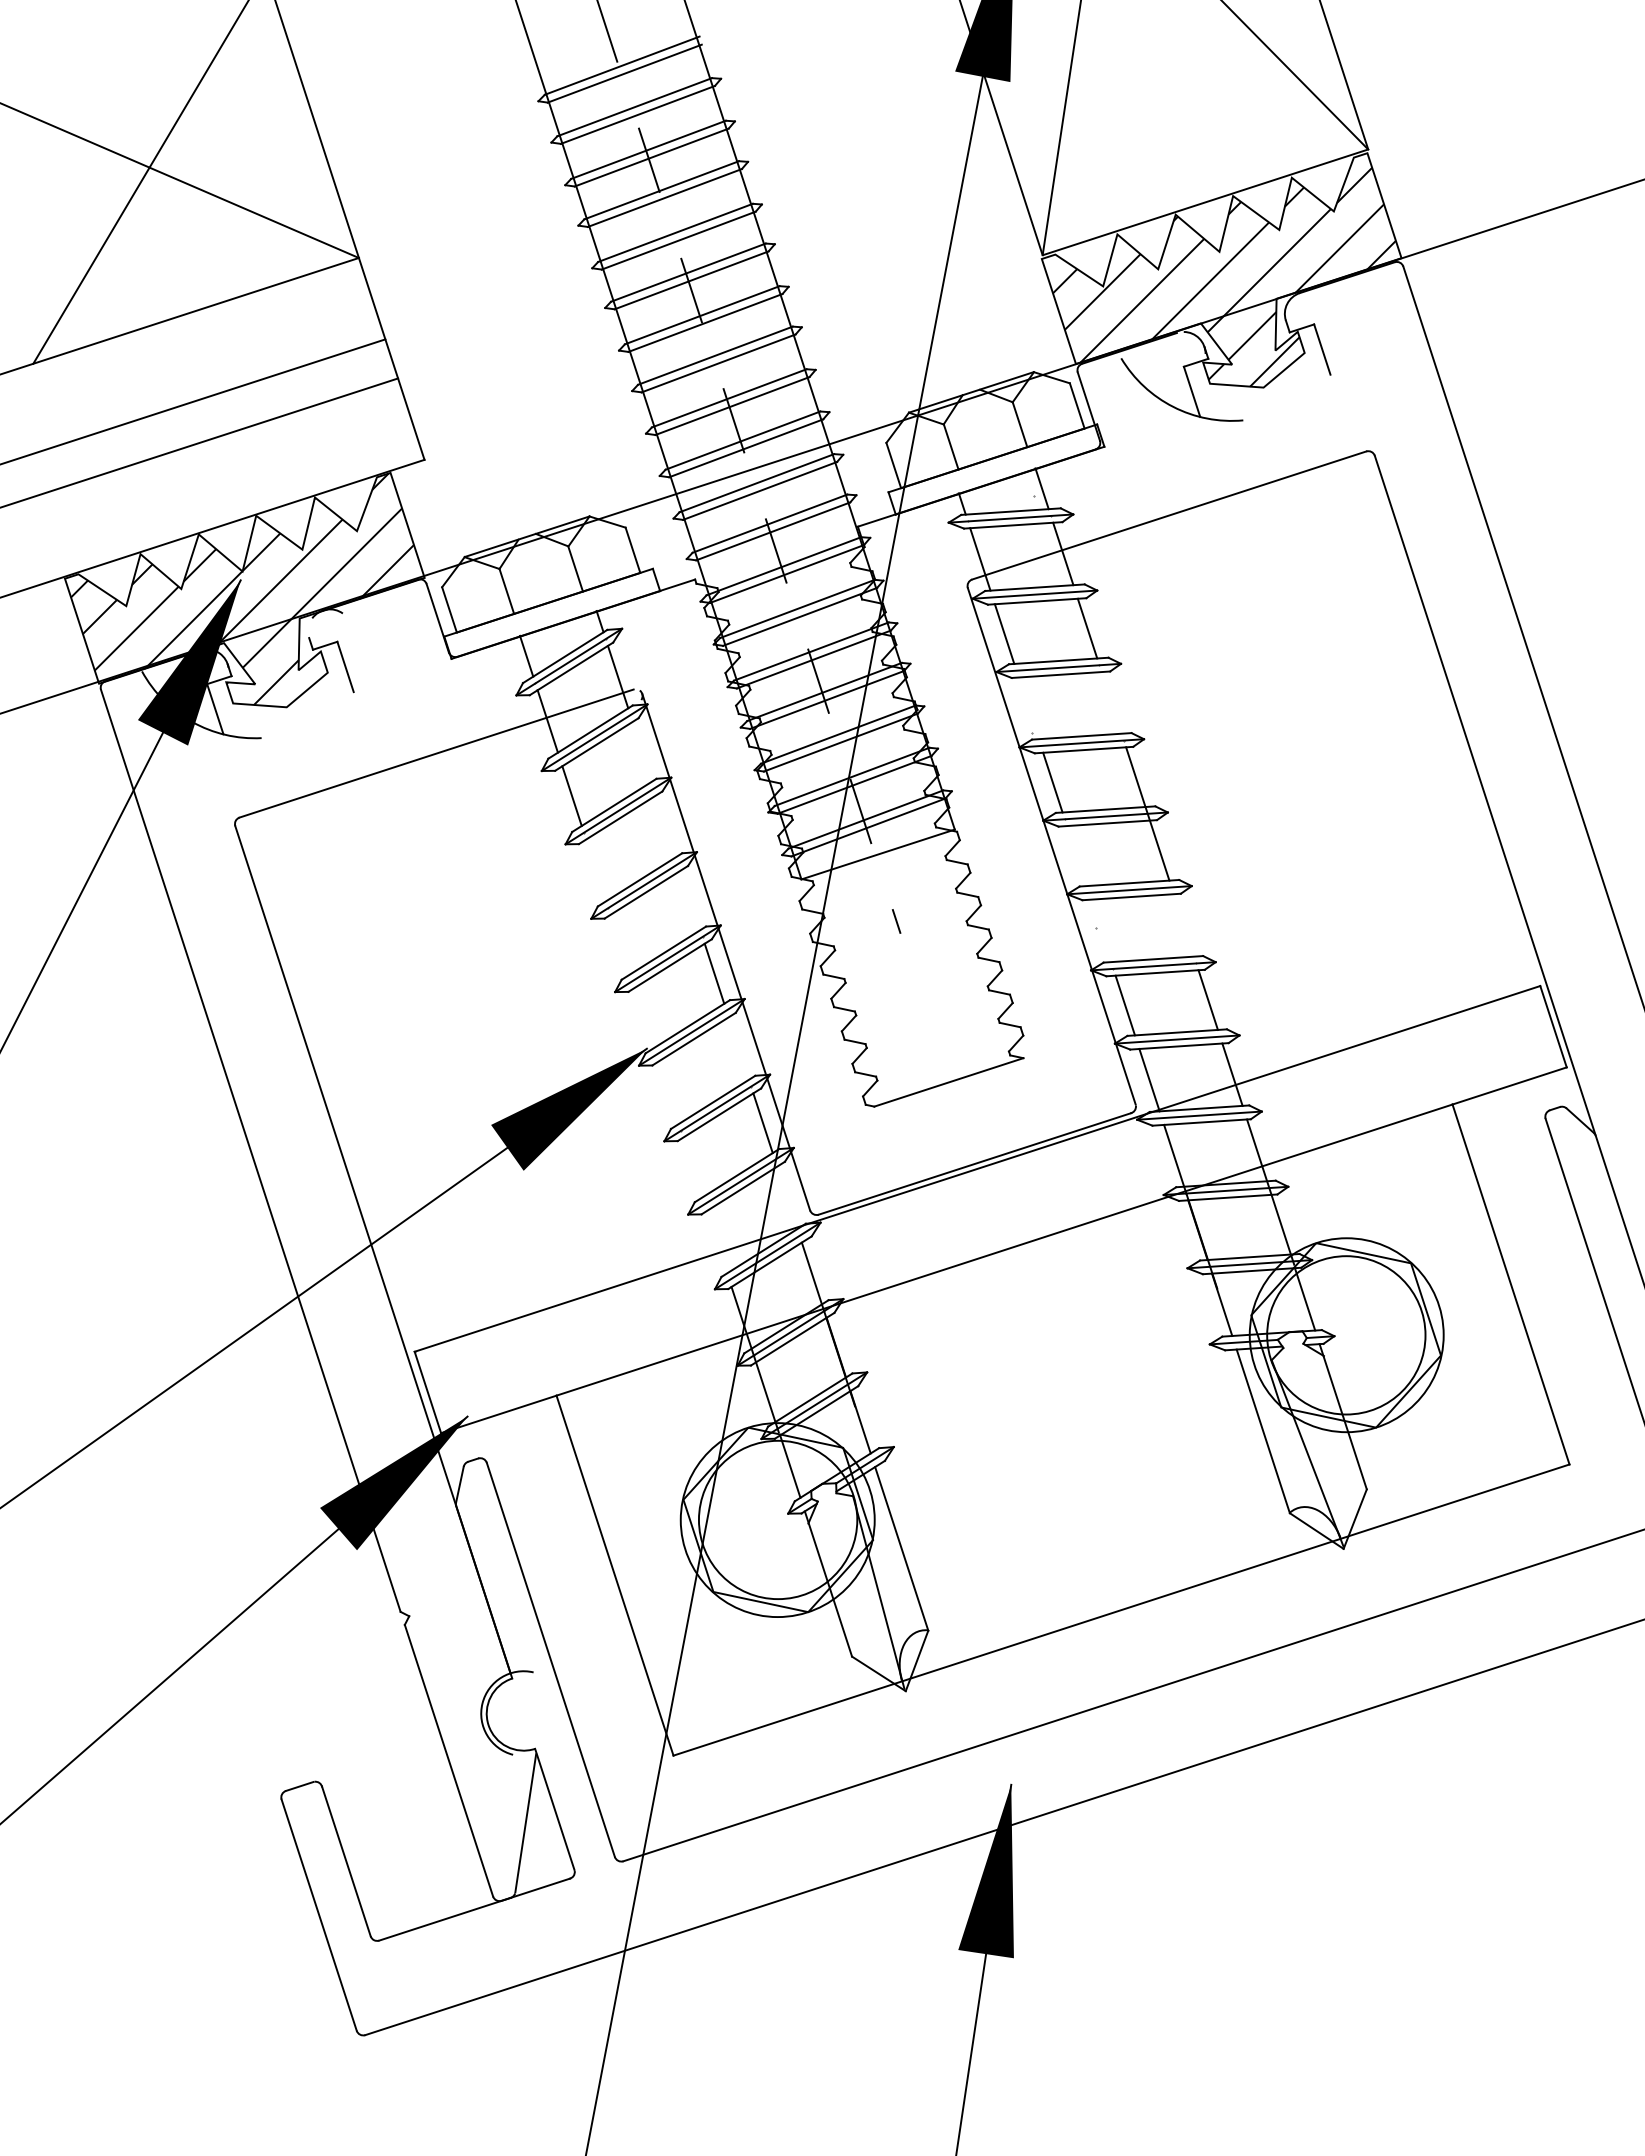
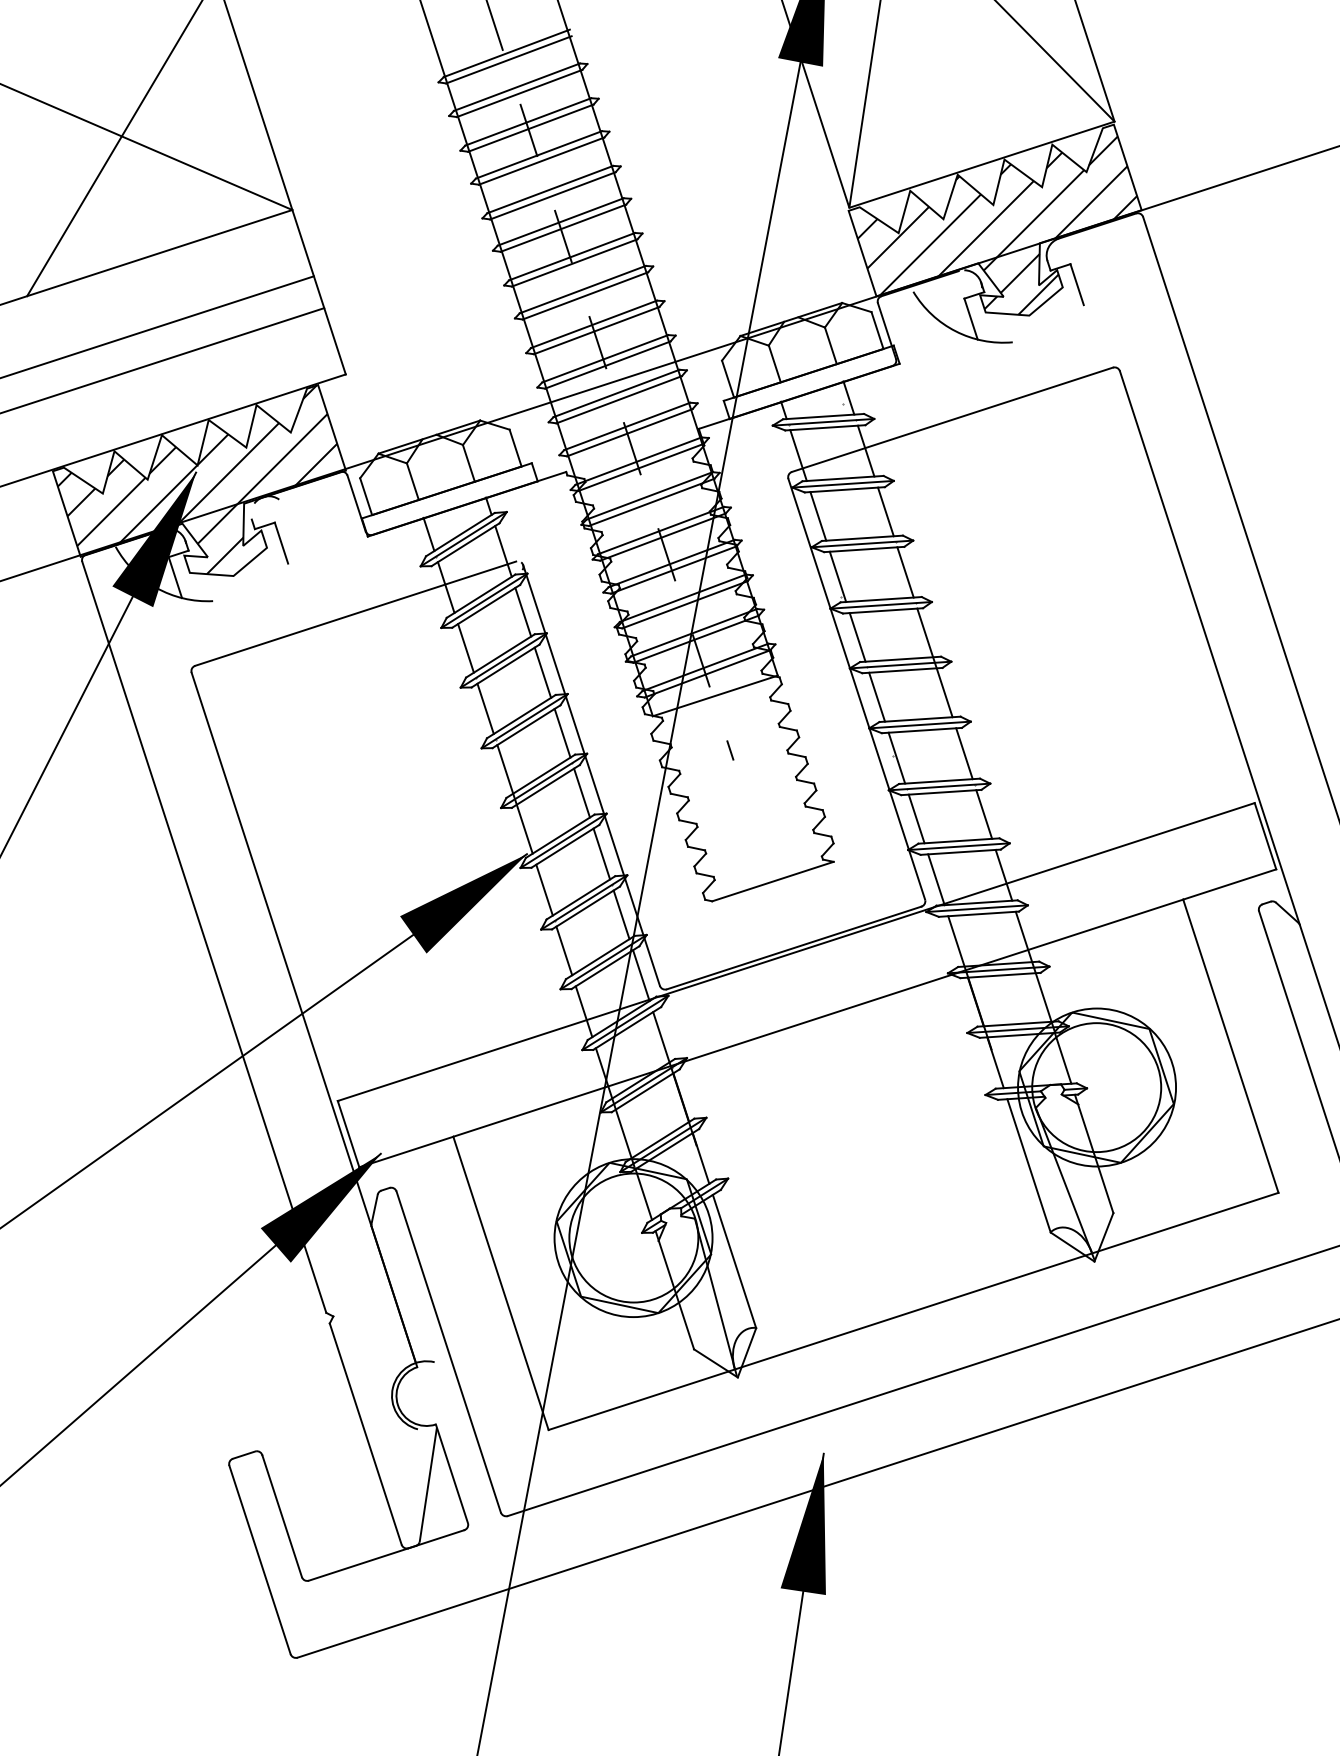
line: (1111, 702) -> (905, 572), added
line: (1028, 708) -> (837, 577), added
line: (642, 751) -> (523, 612), added
line: (666, 825) -> (542, 672), added
line: (1076, 856) -> (876, 697), added
line: (596, 870) -> (485, 708), added
line: (690, 900) -> (562, 733), added
line: (1183, 925) -> (964, 753), added
line: (1100, 930) -> (896, 757), added
line: (631, 981) -> (514, 799), added
line: (738, 1048) -> (601, 853), added
line: (668, 1092) -> (544, 889), added
line: (692, 1167) -> (564, 950), added
line: (787, 1197) -> (641, 975), added
line: (716, 1242) -> (583, 1012), added

